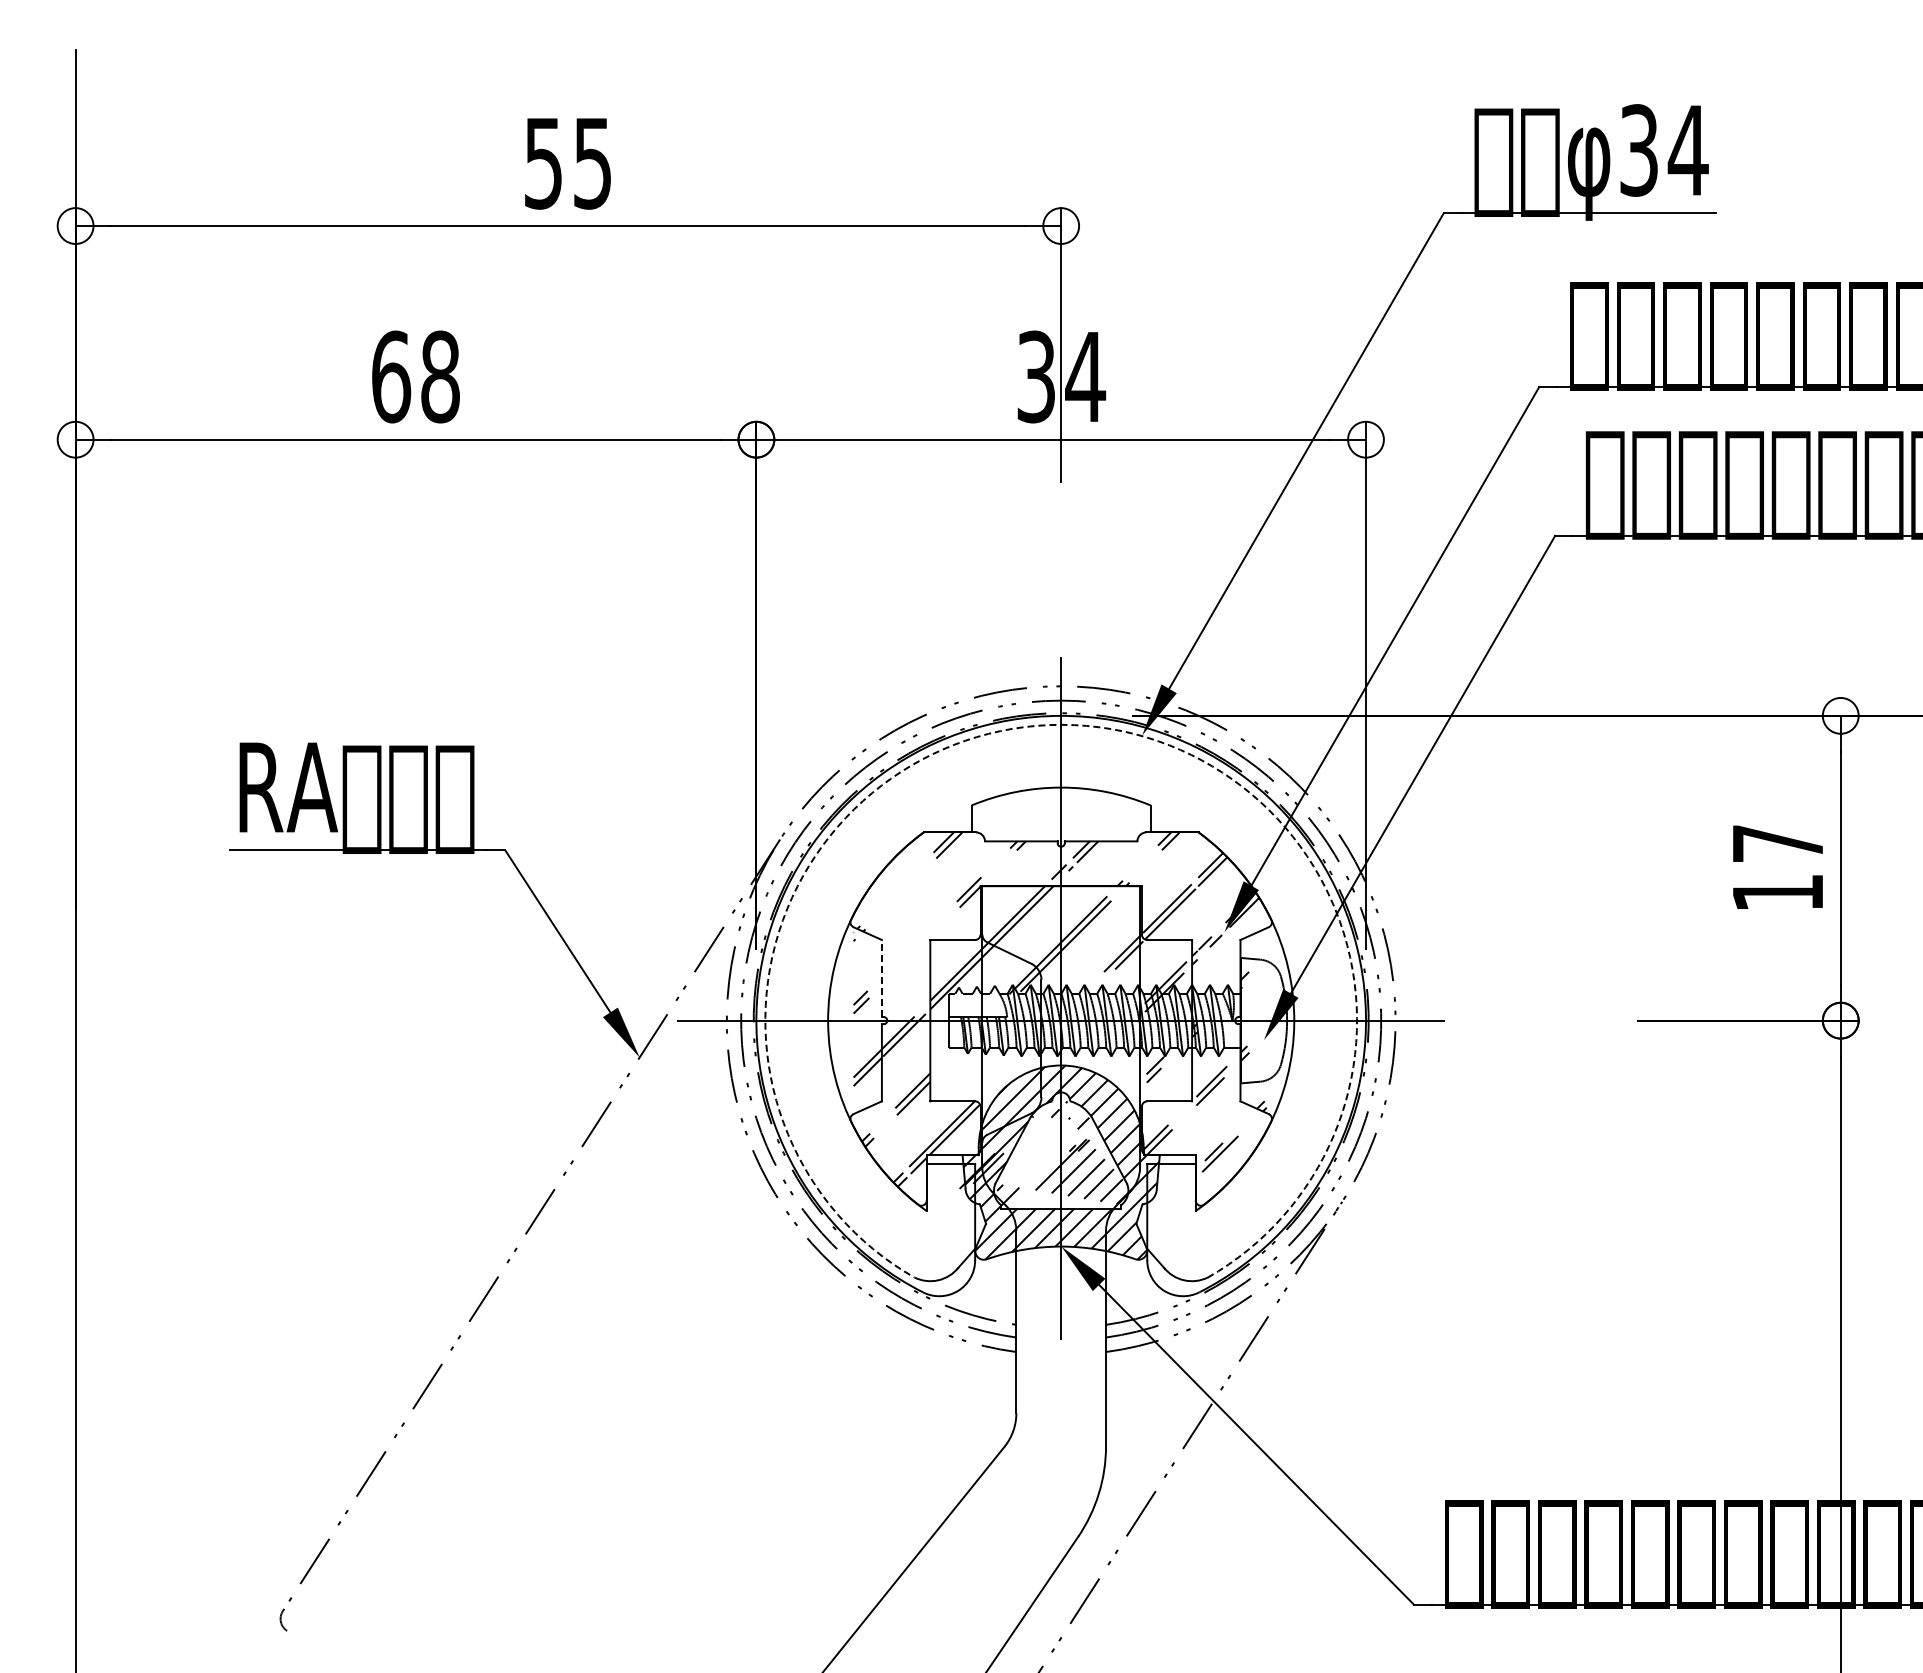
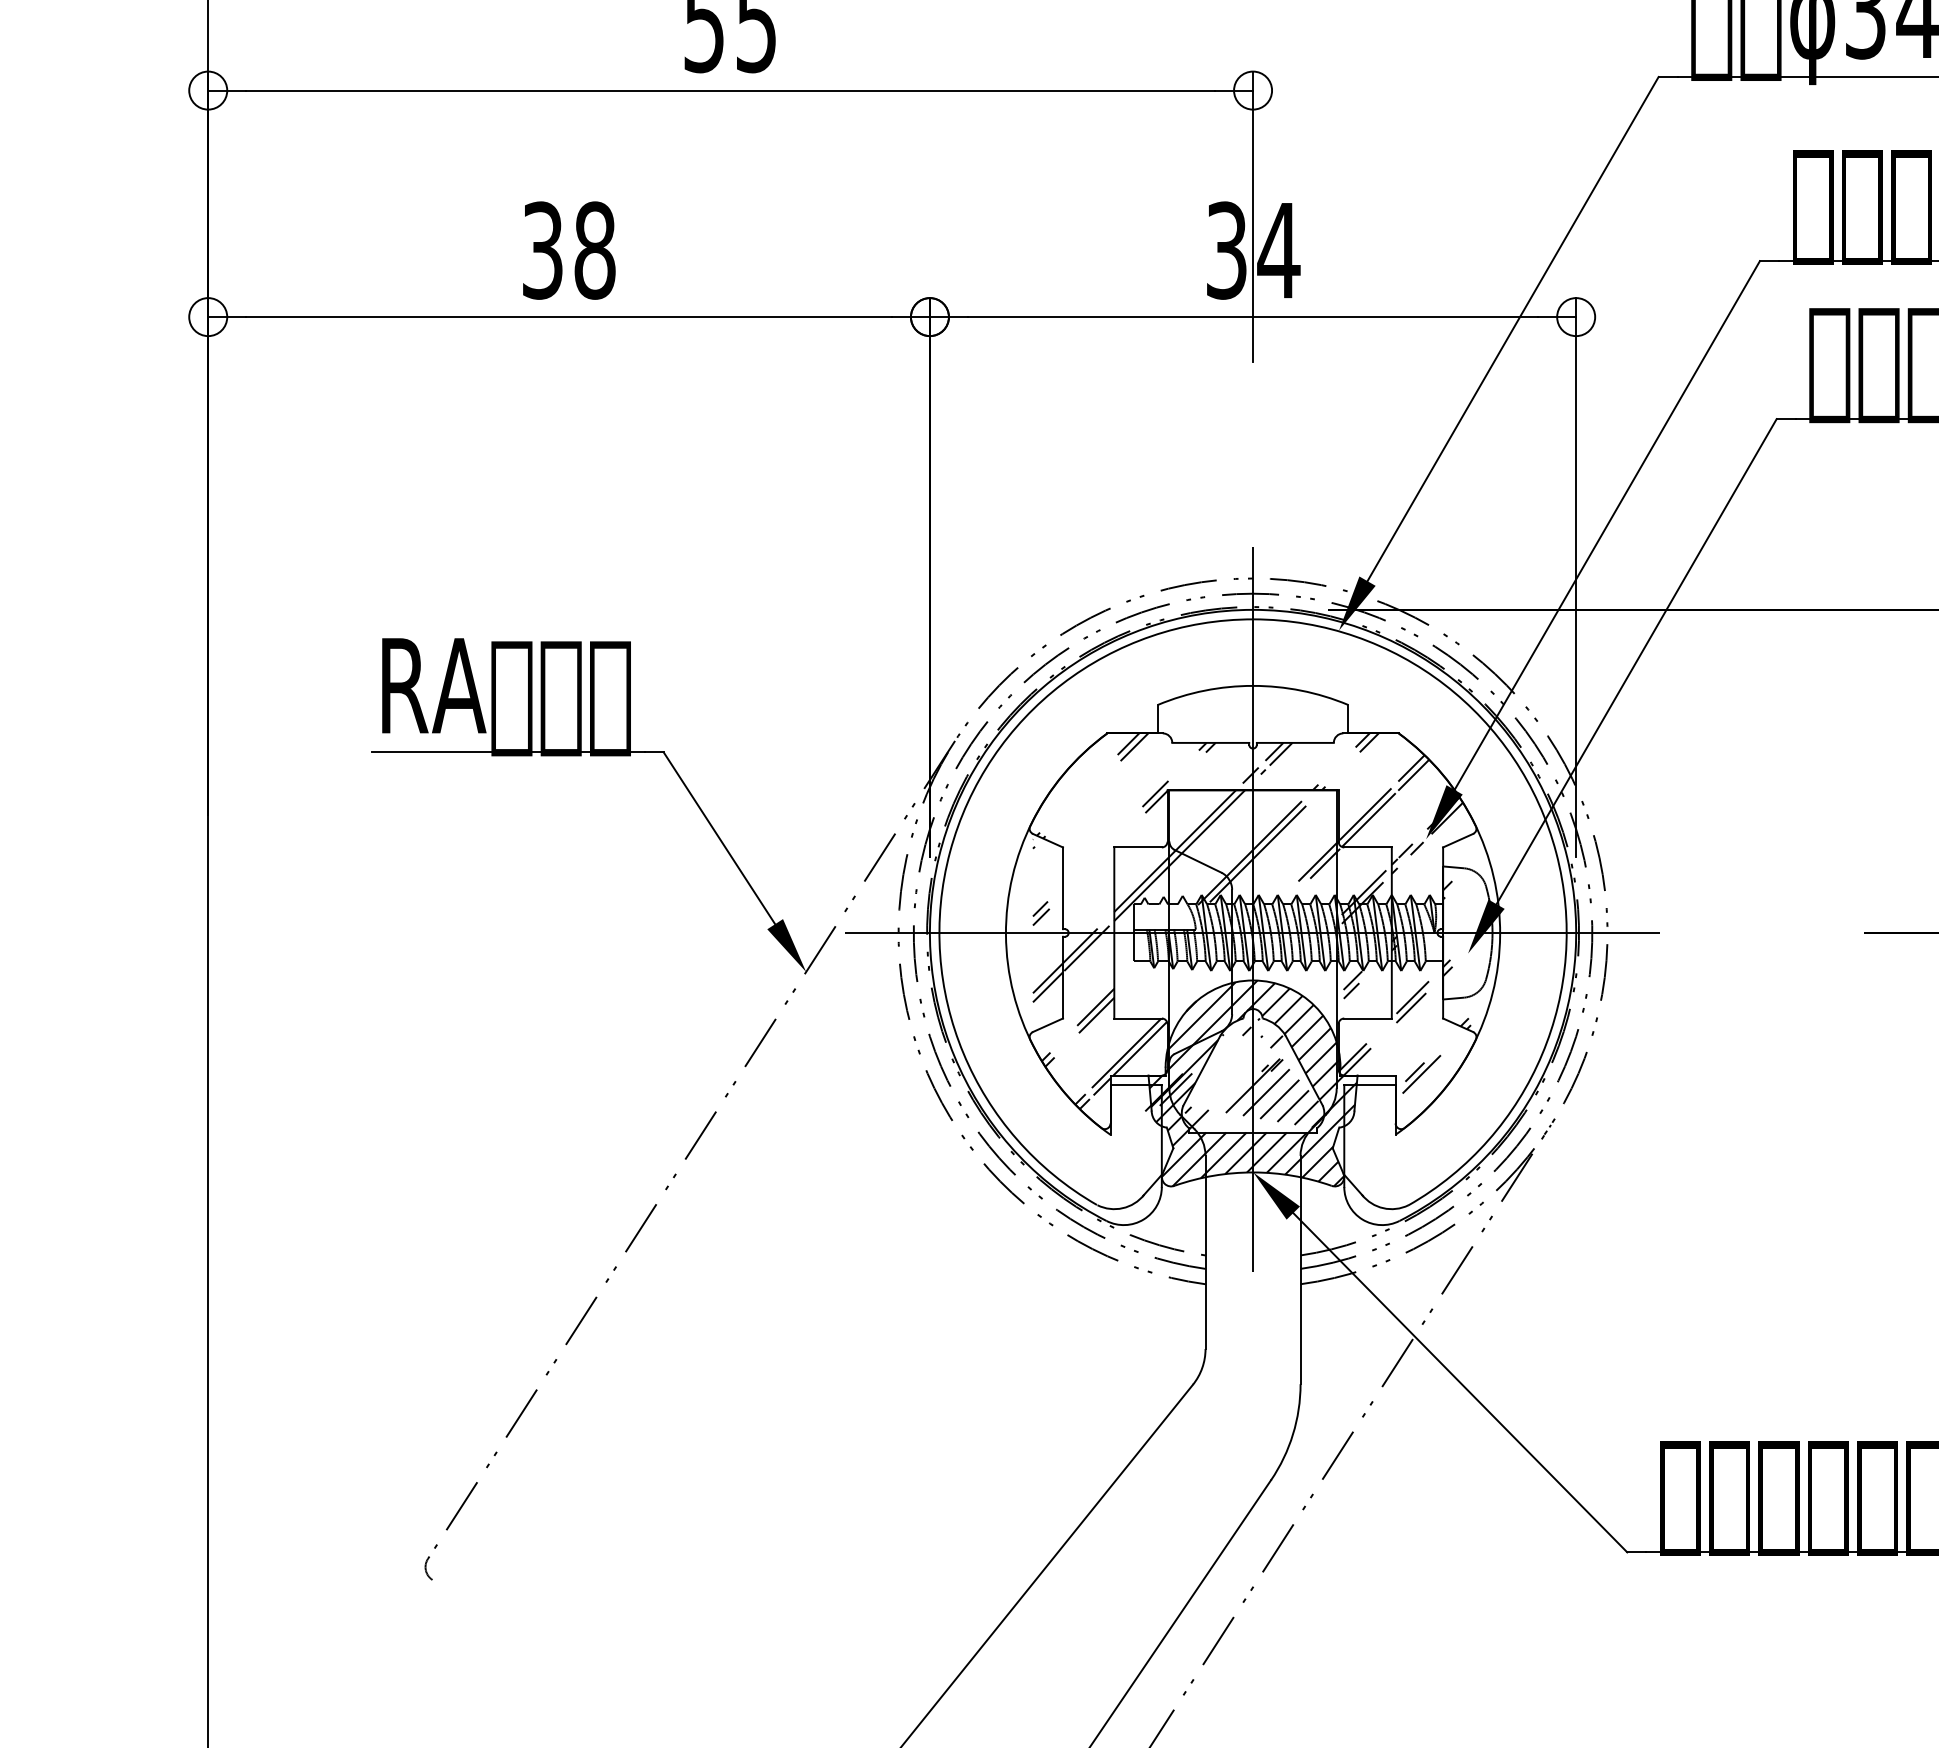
text: (391, 376) -> (543, 250), 68 -> 38
arc: (1061, 724) -> (1253, 619), dashed -> solid
line: (881, 978) -> (1062, 888), dashed -> solid

